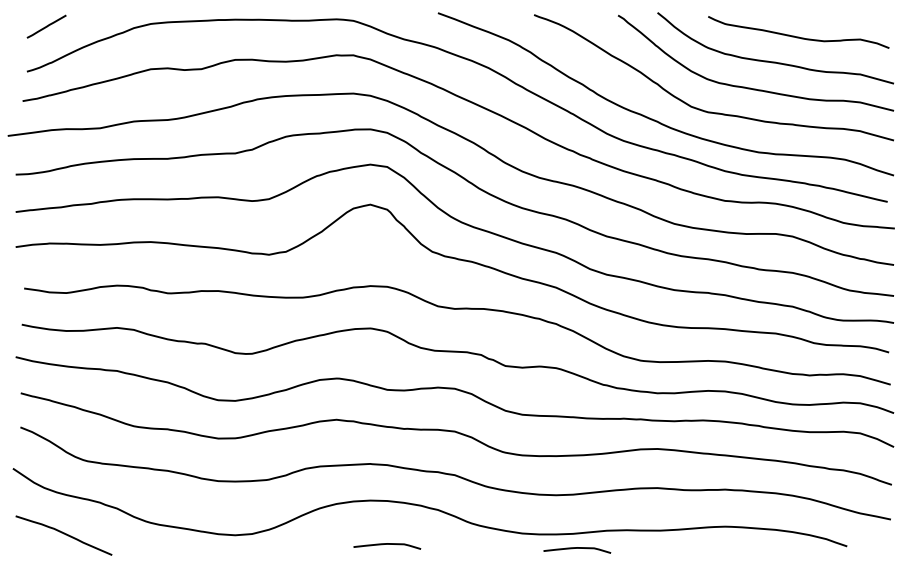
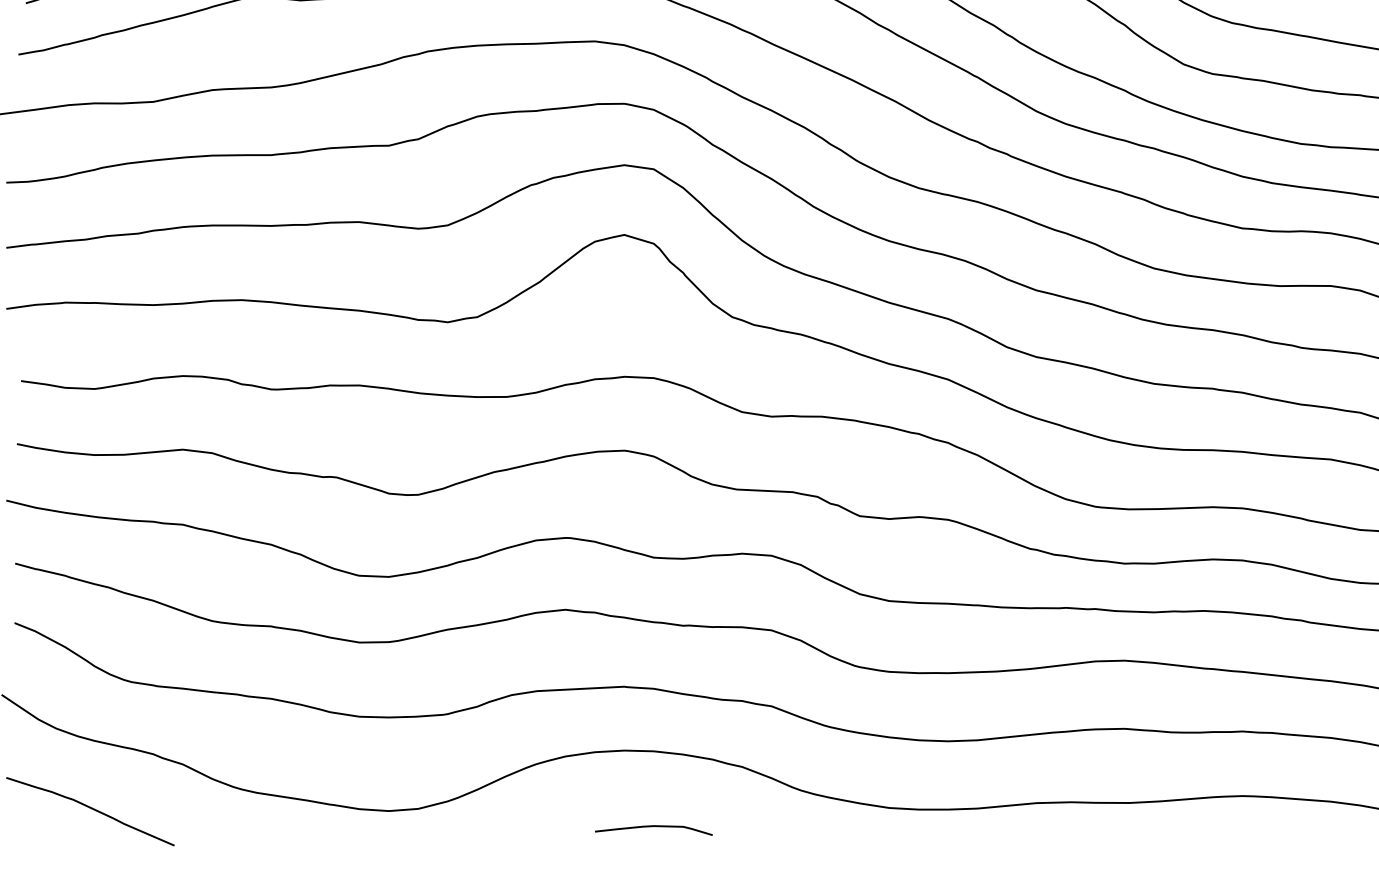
curve: (577, 548) -> (985, 834), removed

